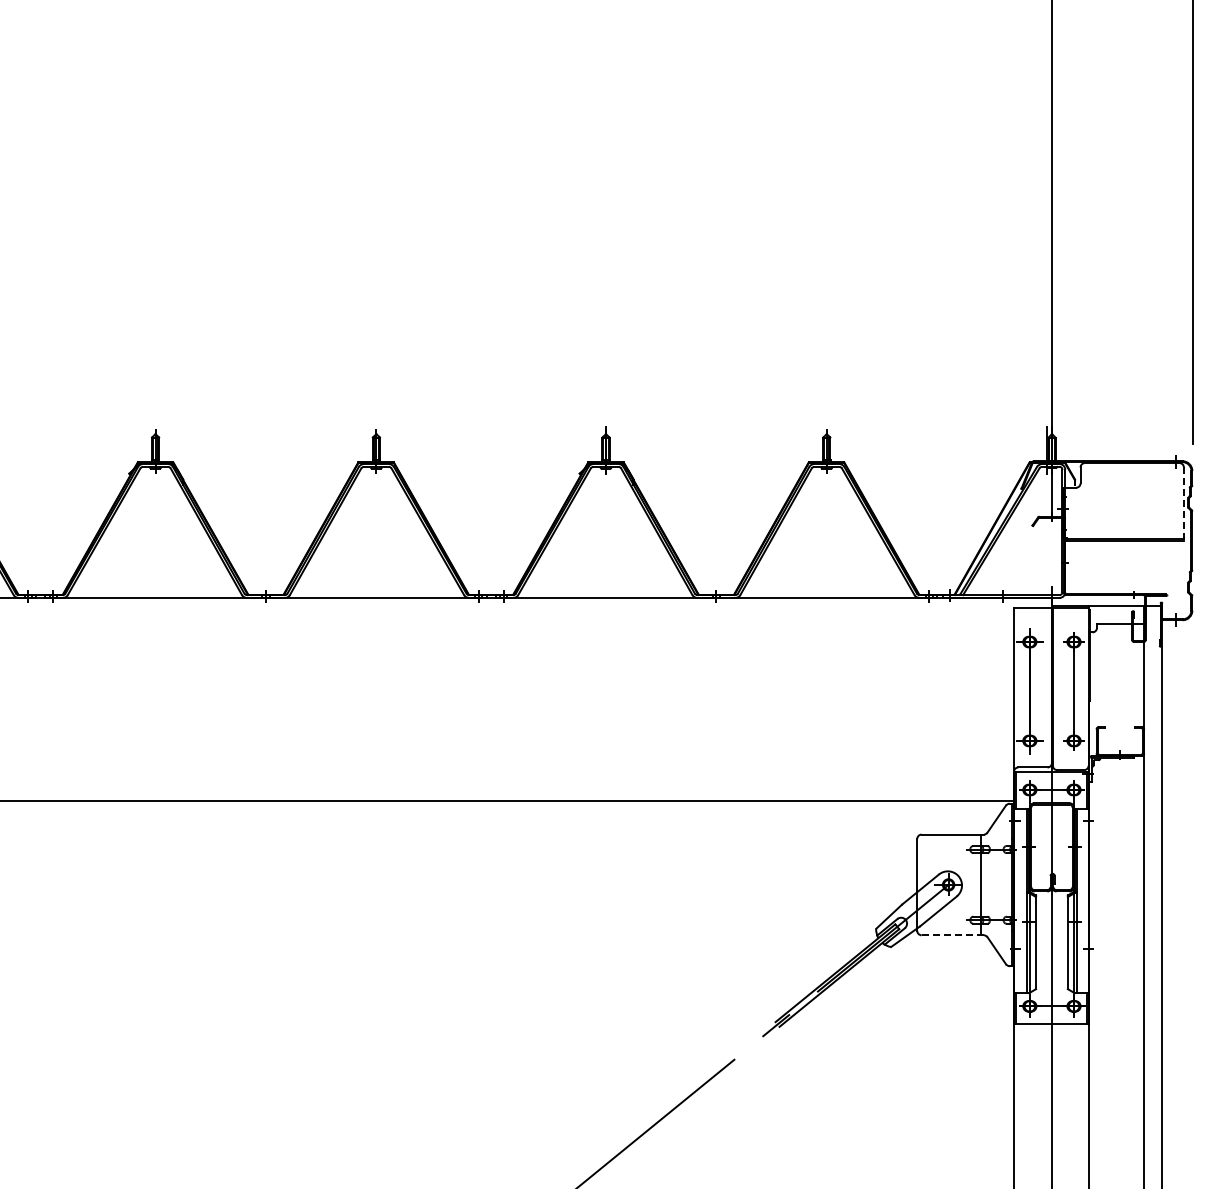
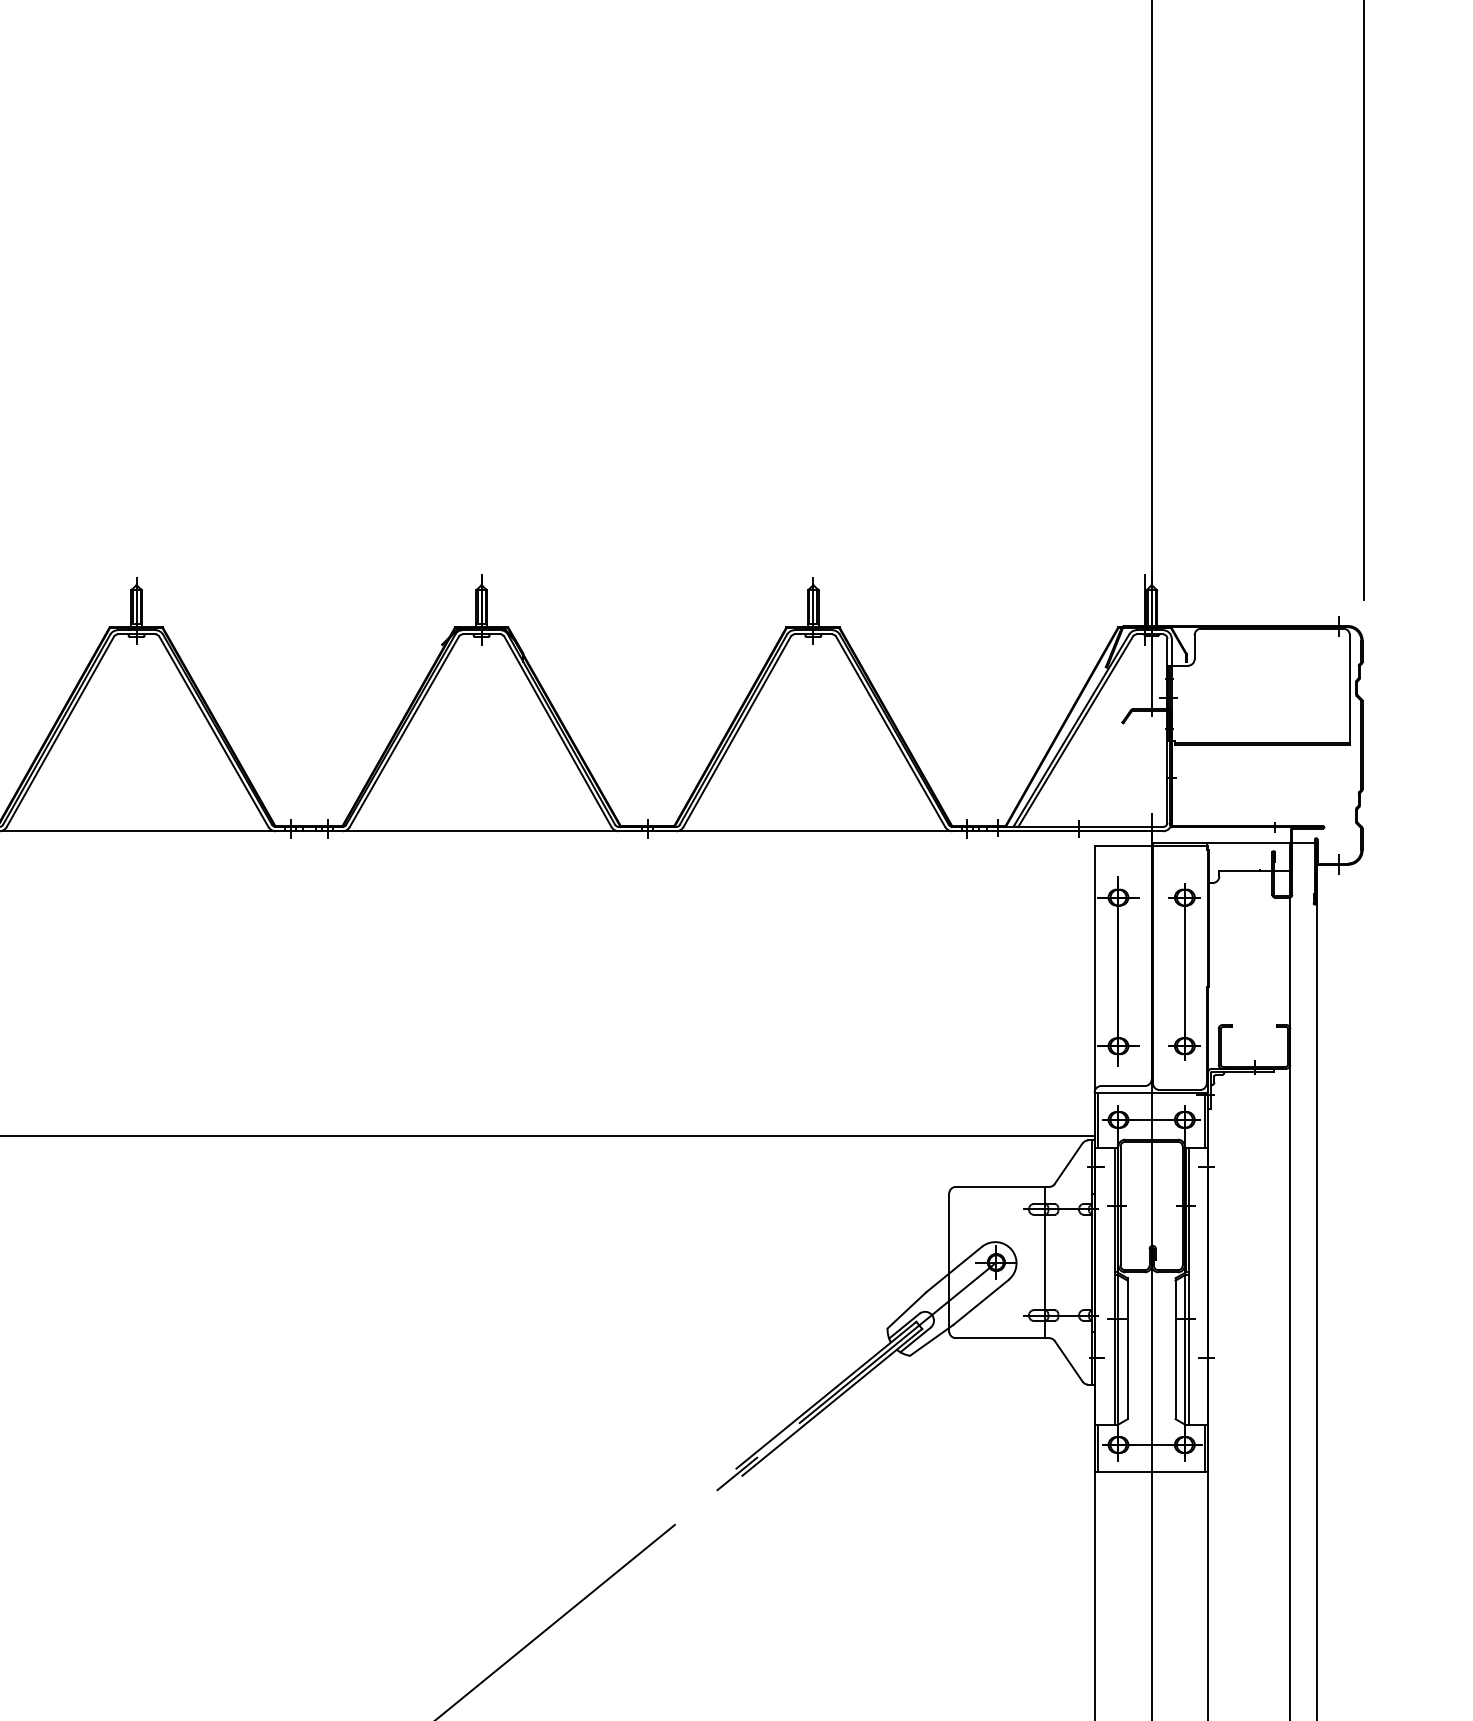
line: (1183, 504) -> (1349, 690), dashed -> solid
line: (953, 935) -> (1003, 1338), dashed -> solid

